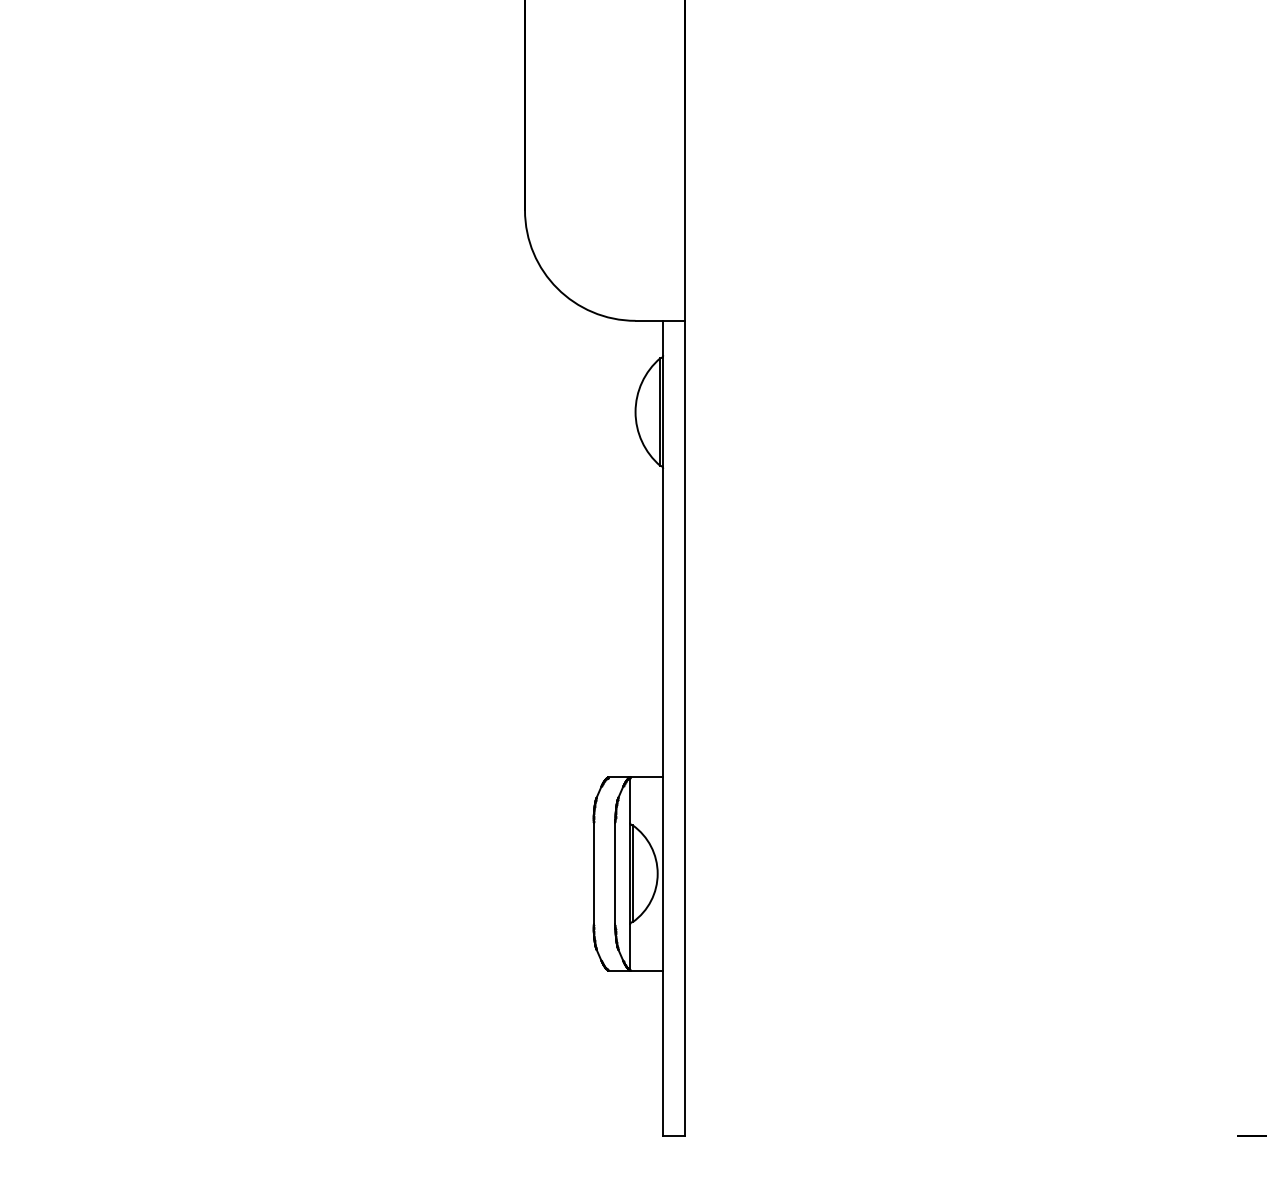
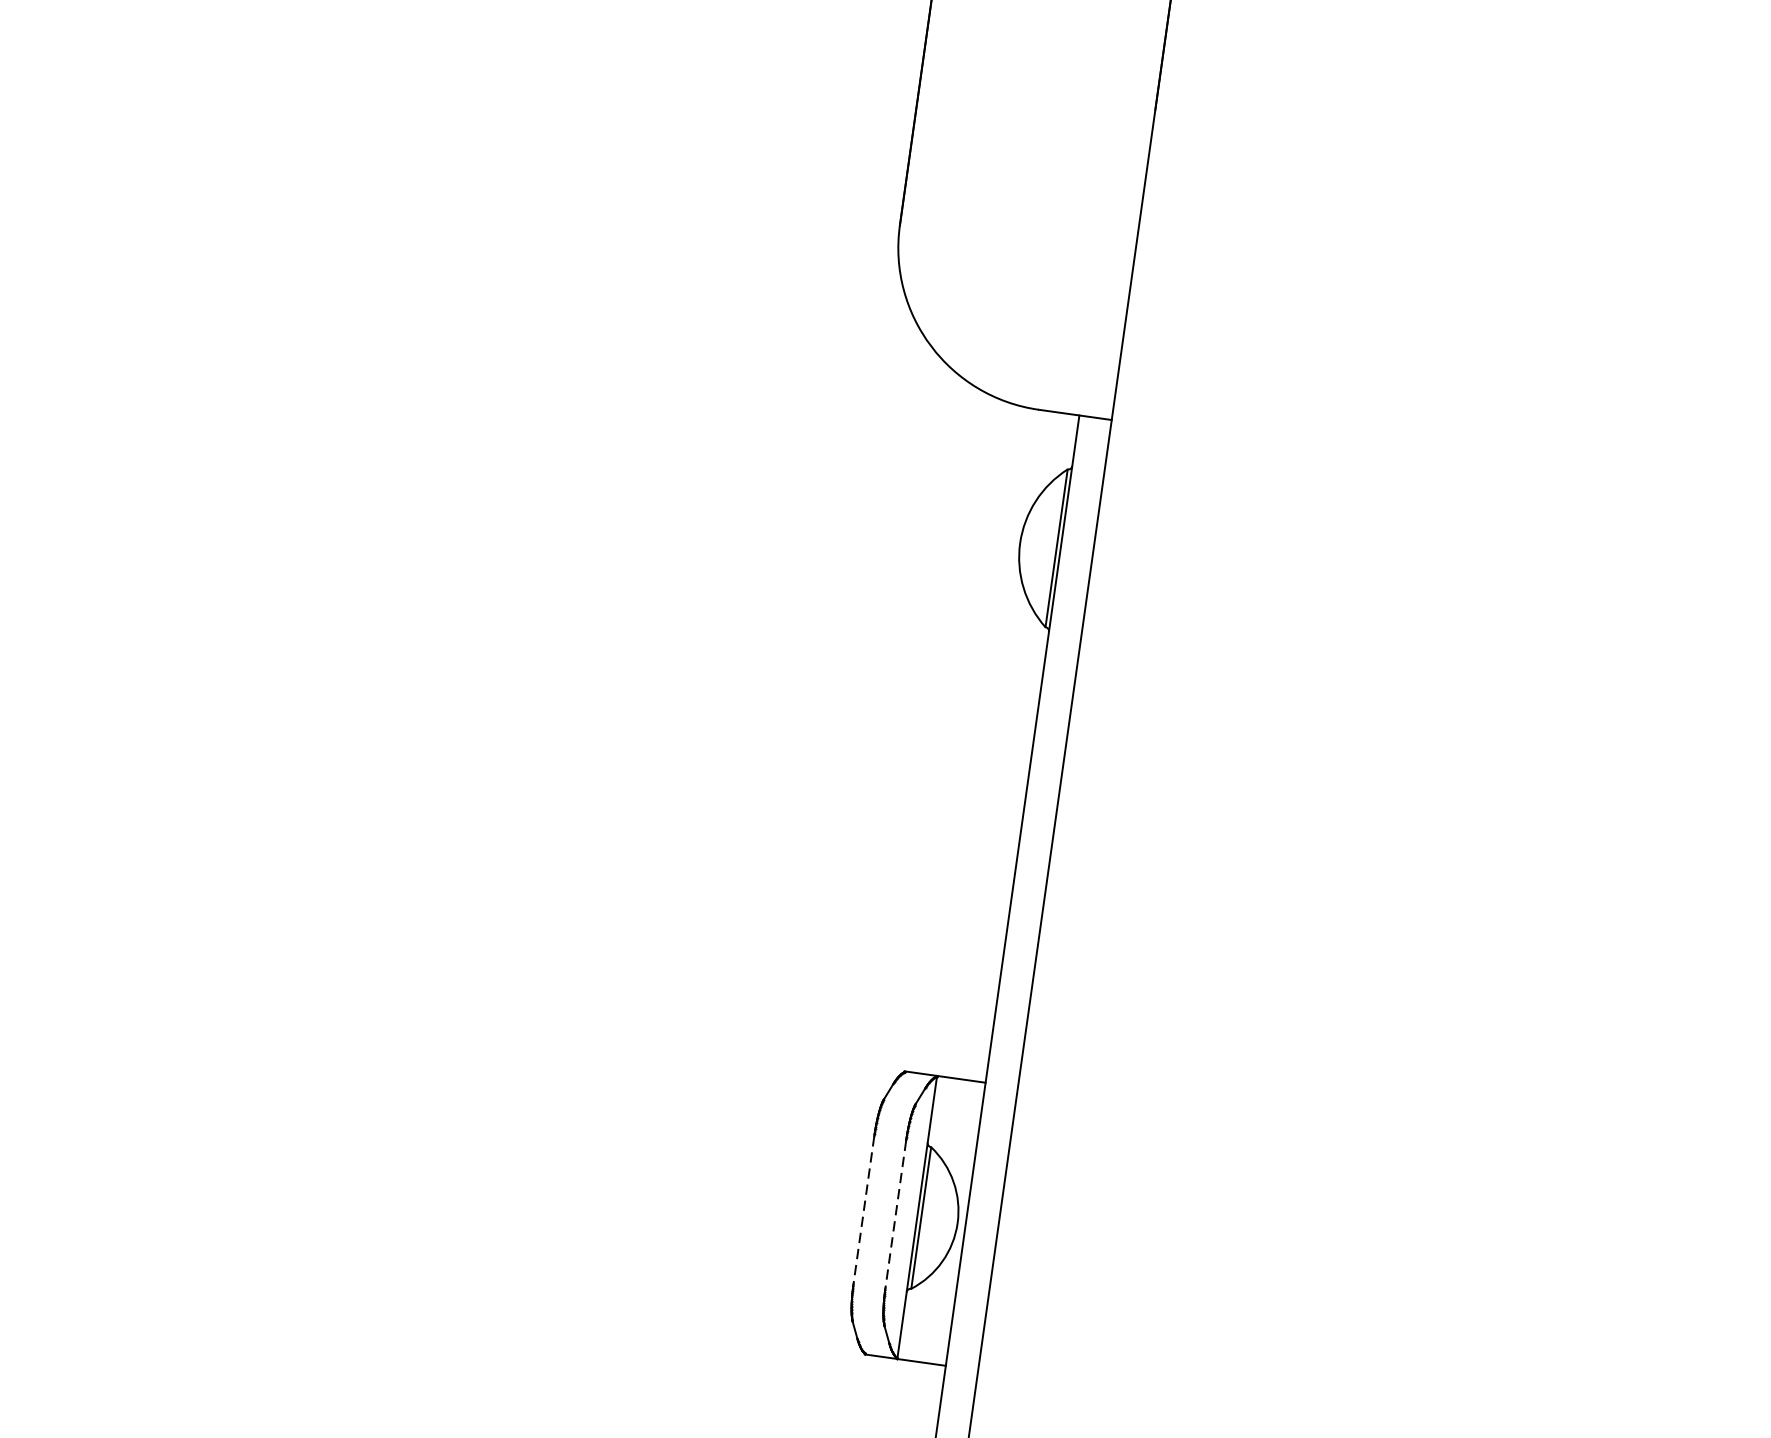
line: (593, 874) -> (863, 1211), solid -> dashed
line: (615, 874) -> (895, 1215), solid -> dashed

